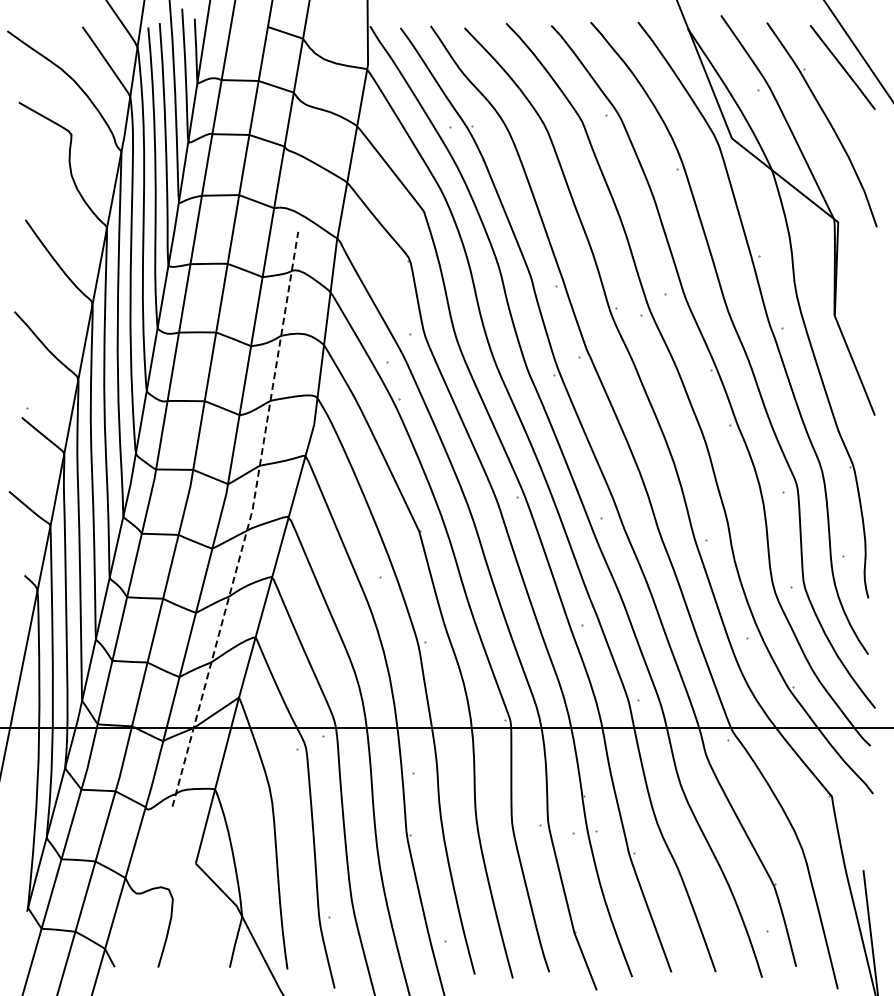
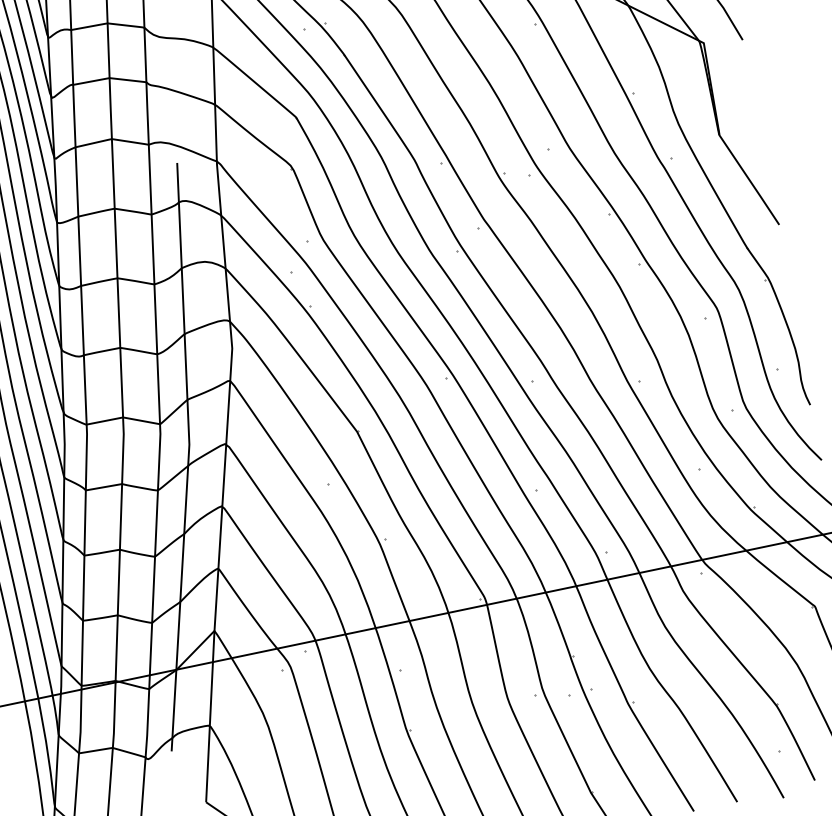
line: (249, 521) -> (188, 456), dashed -> solid

